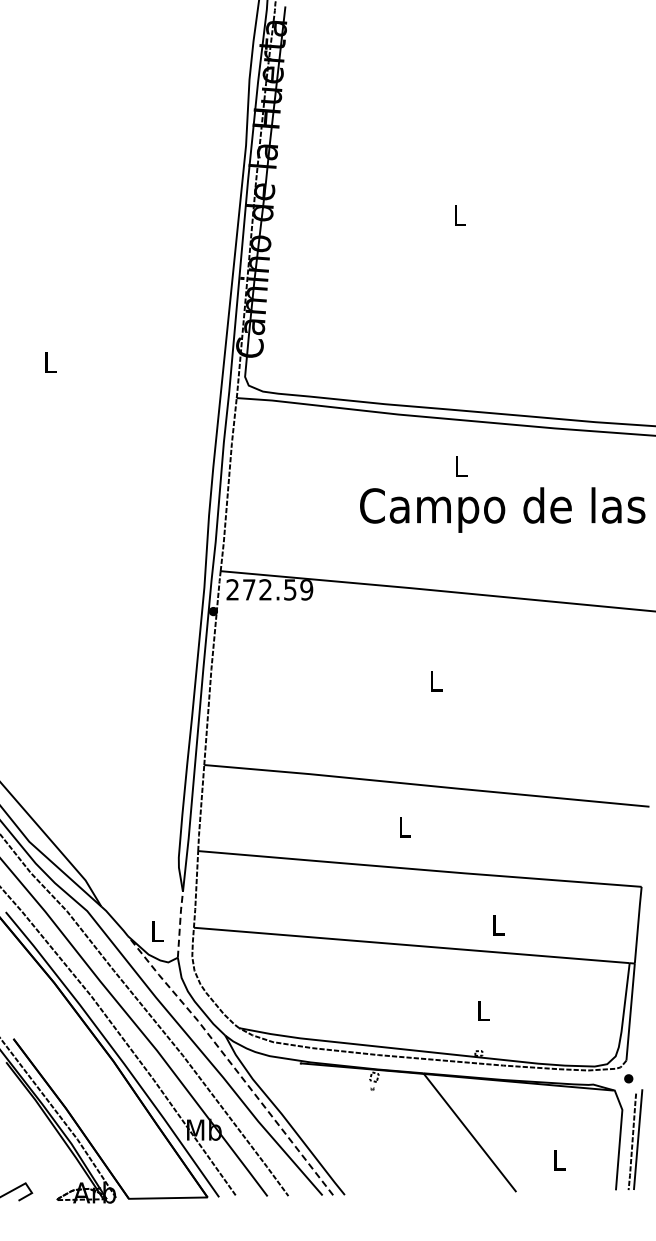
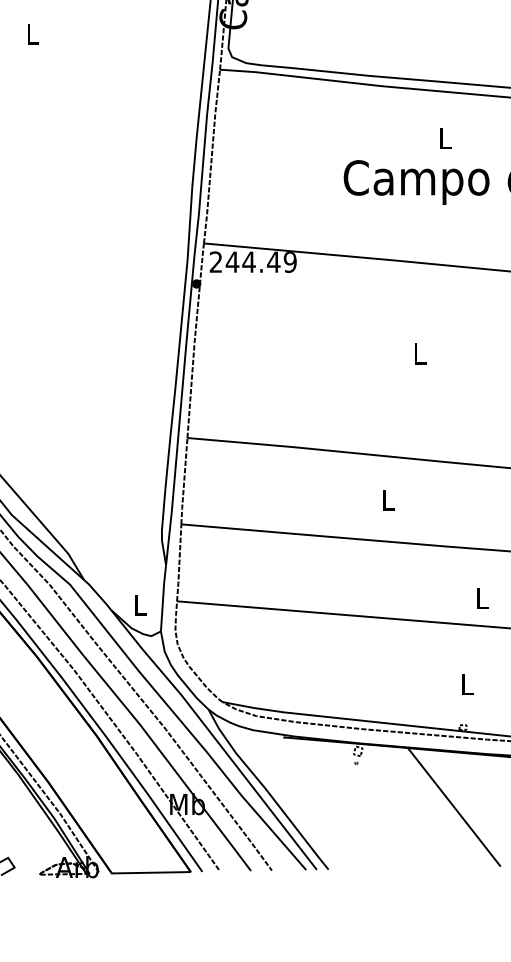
text: (269, 589) -> (252, 261), 272.59 -> 244.49
line: (180, 923) -> (163, 597), dashed -> solid
line: (231, 1063) -> (214, 737), dashed -> solid

